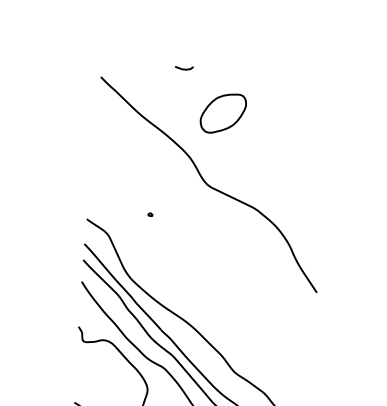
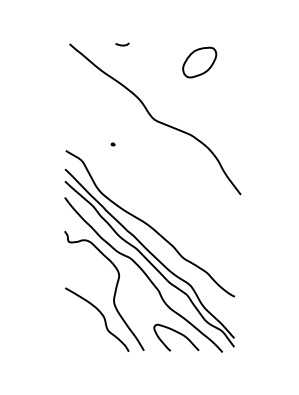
curve: (184, 68) -> (122, 44), moved
part: (223, 113) -> (199, 62), moved

